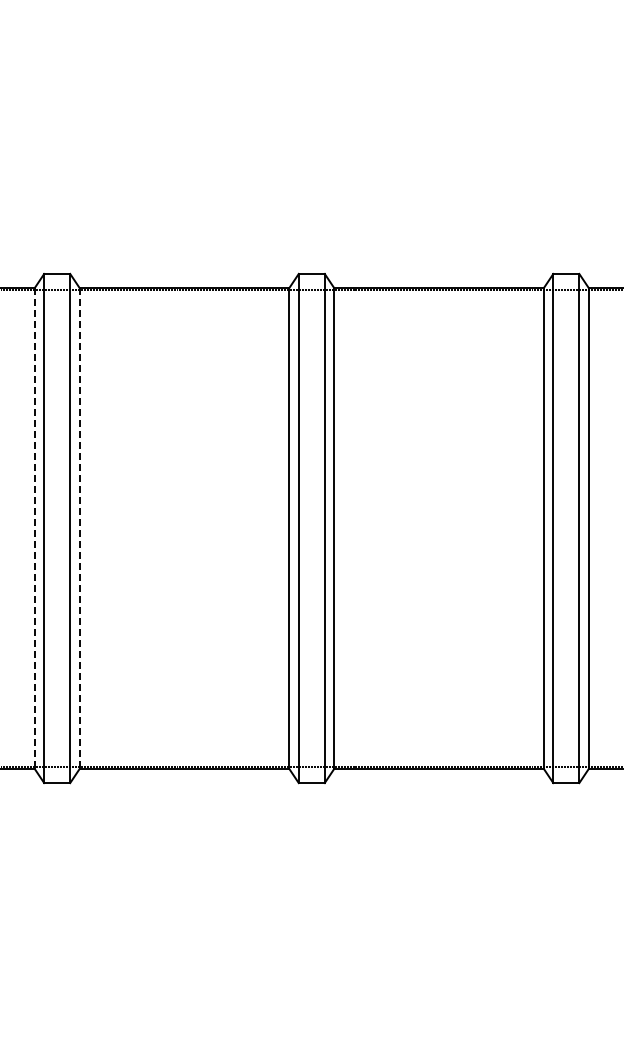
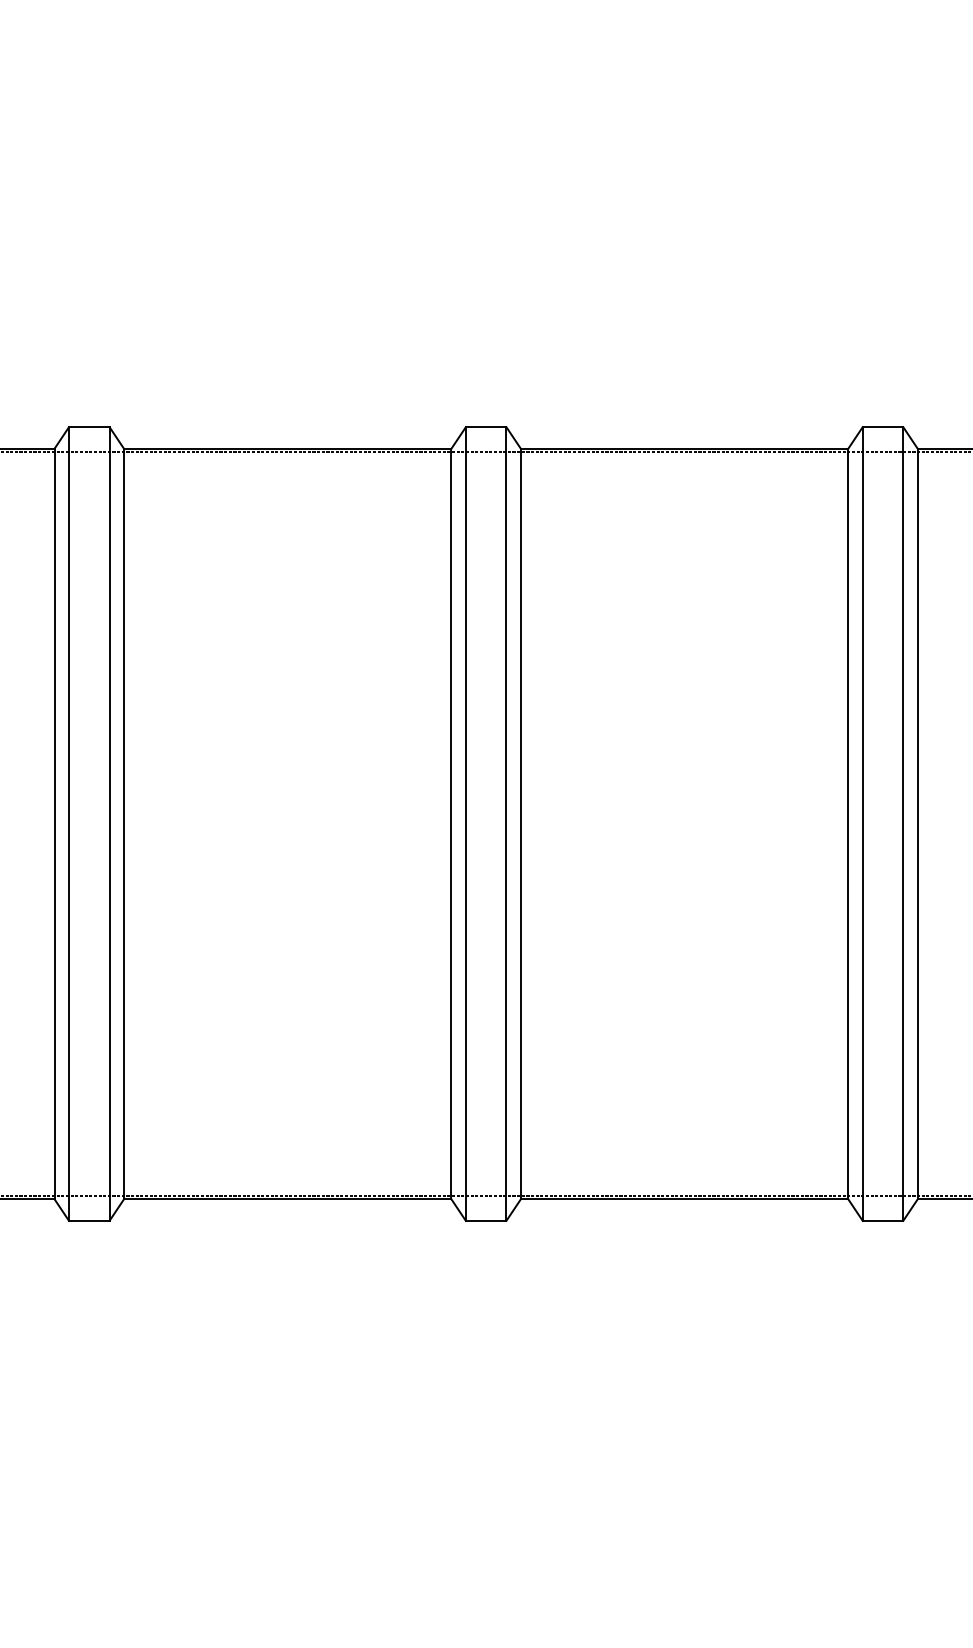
line: (34, 528) -> (53, 824), dashed -> solid
line: (79, 528) -> (124, 824), dashed -> solid

